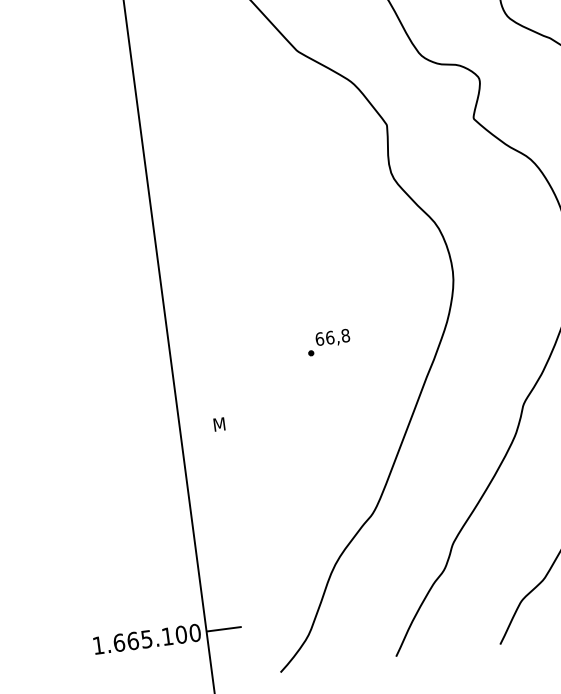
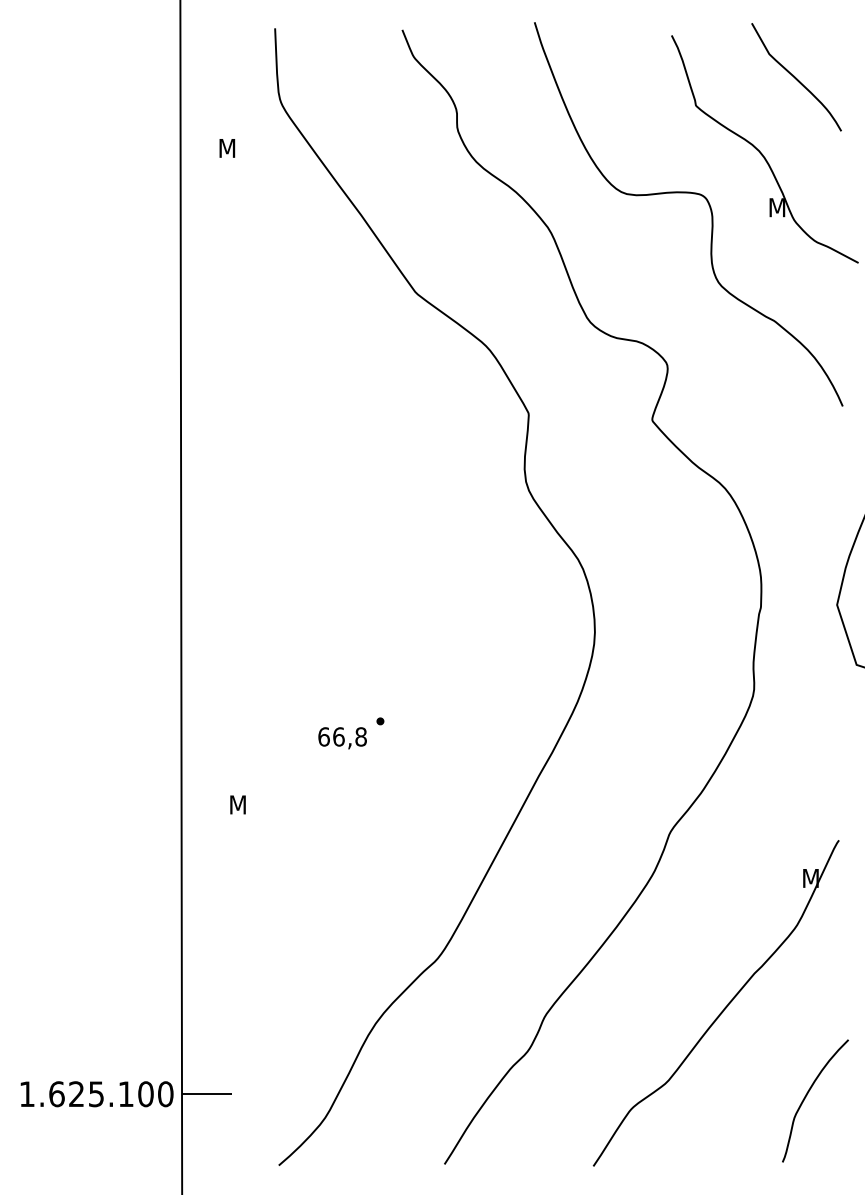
text: (332, 338) -> (342, 738), moved
text: (132, 641) -> (76, 1094), 1.665.100 -> 1.625.100

